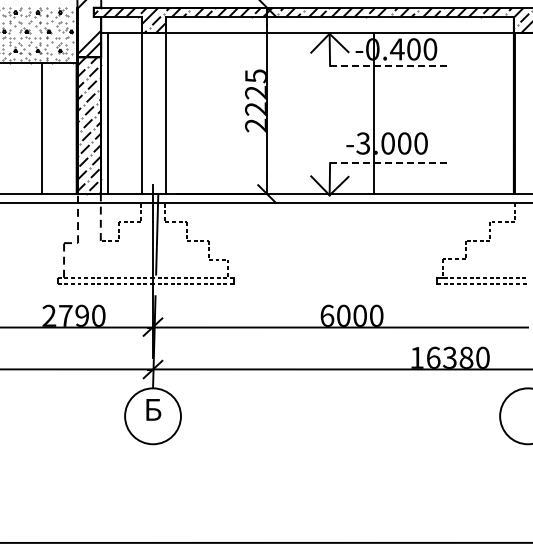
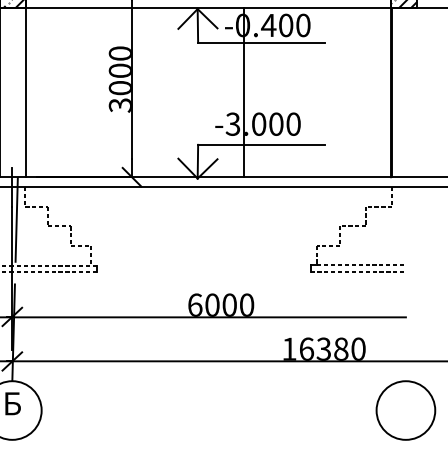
line: (390, 65) -> (261, 42), dashed -> solid
text: (255, 100) -> (119, 79), 2225 -> 3000
line: (390, 163) -> (261, 145), dashed -> solid

